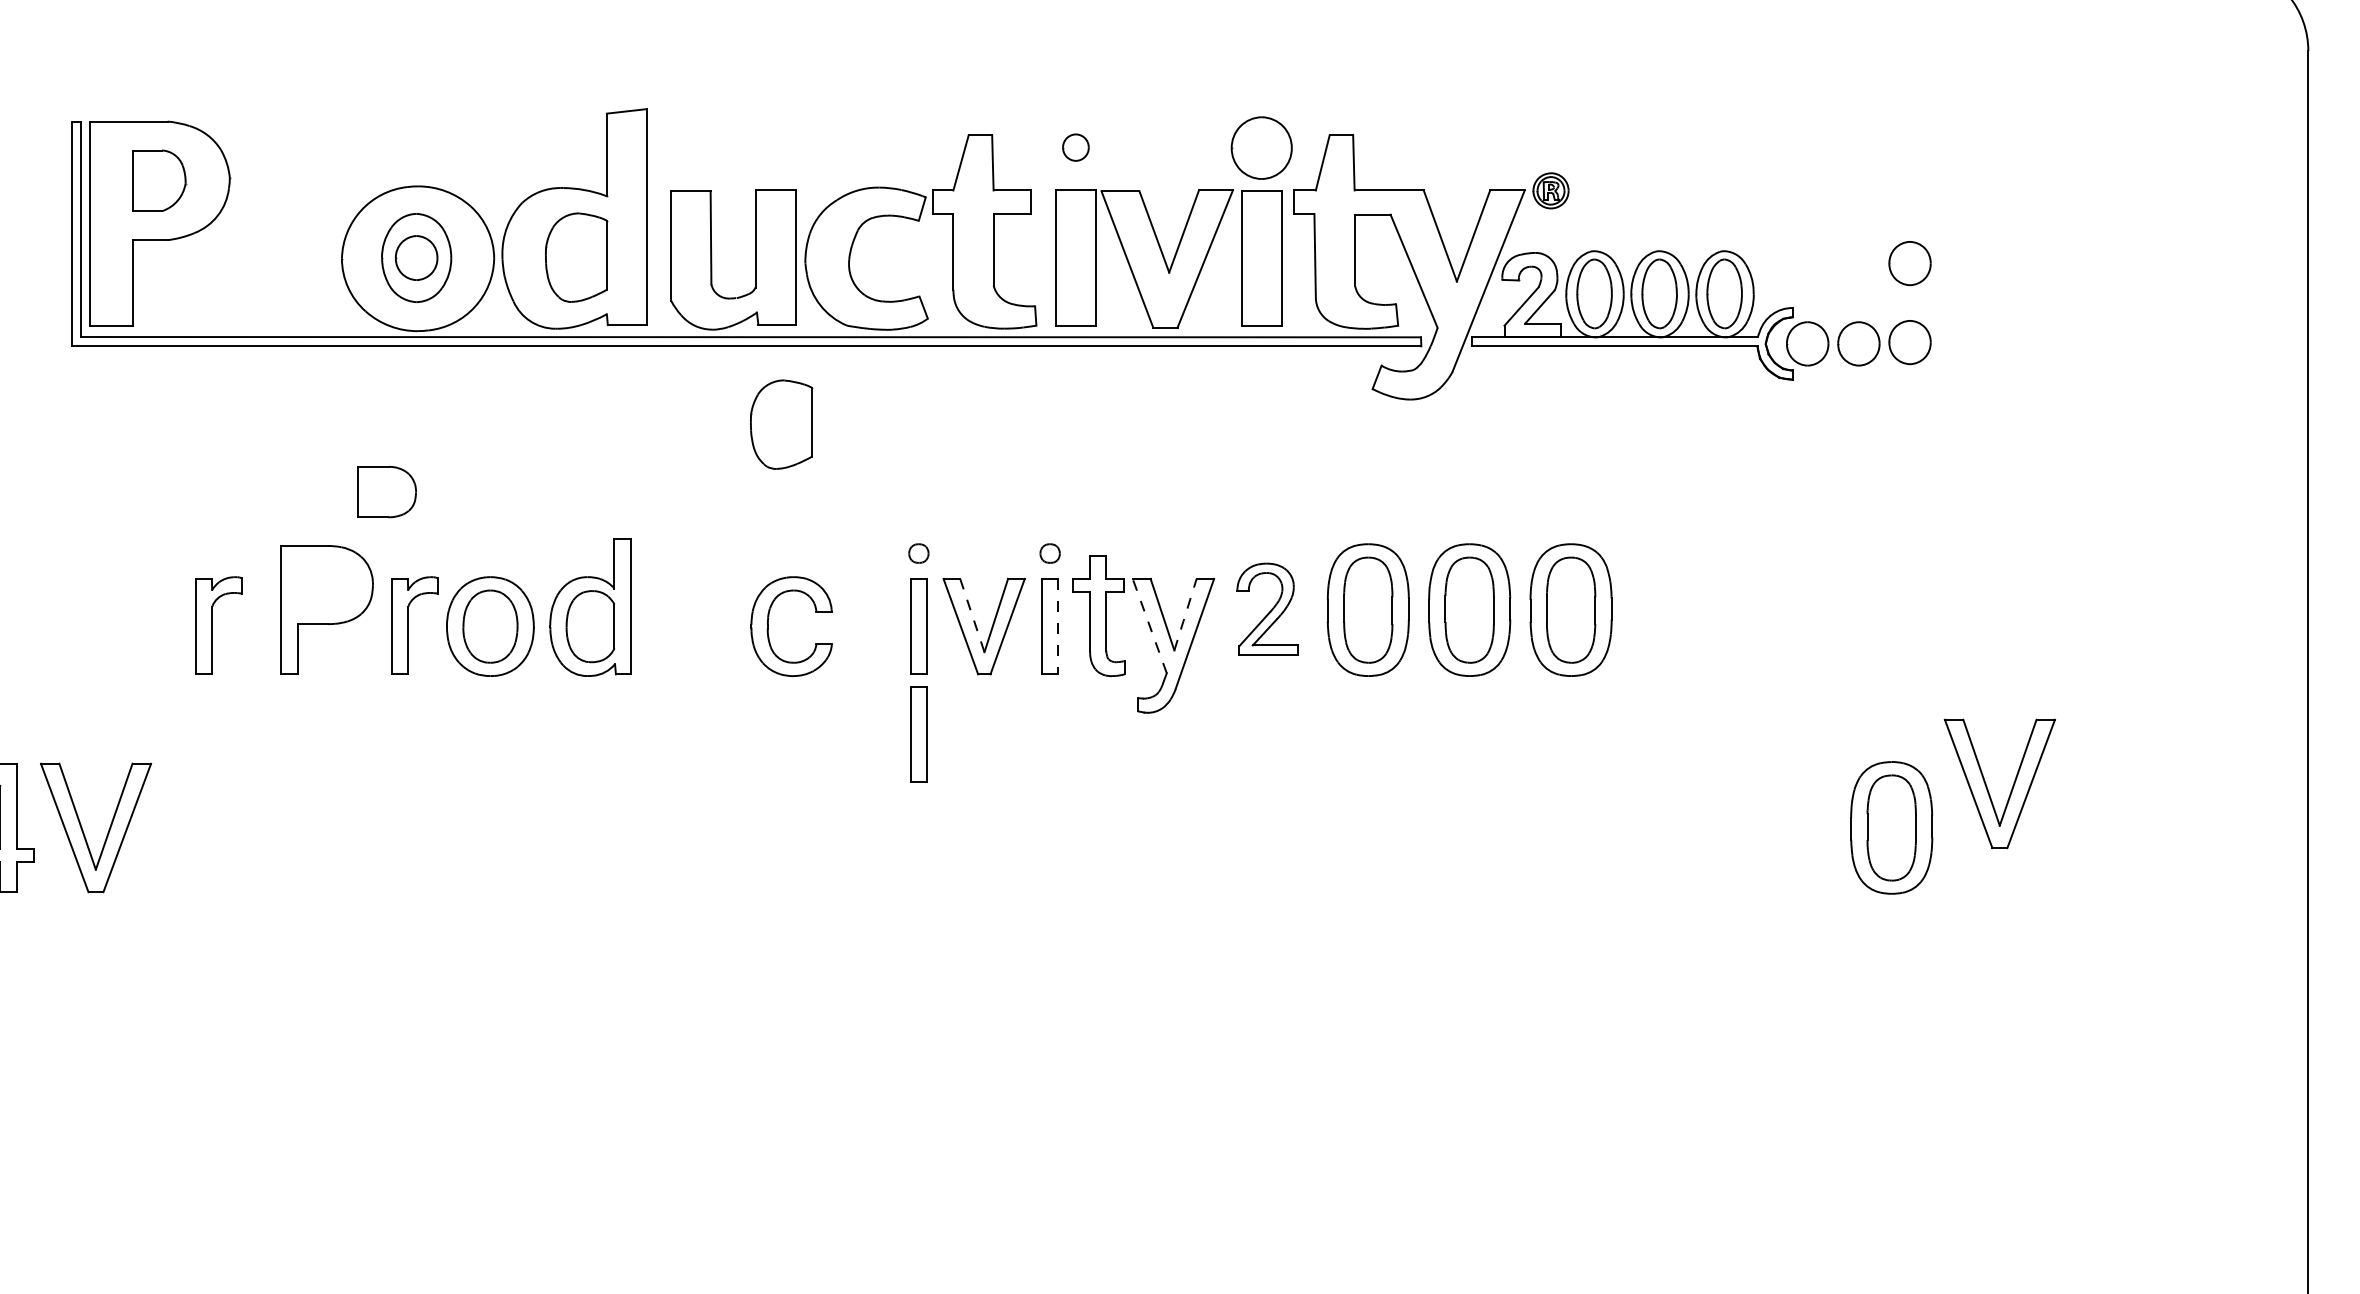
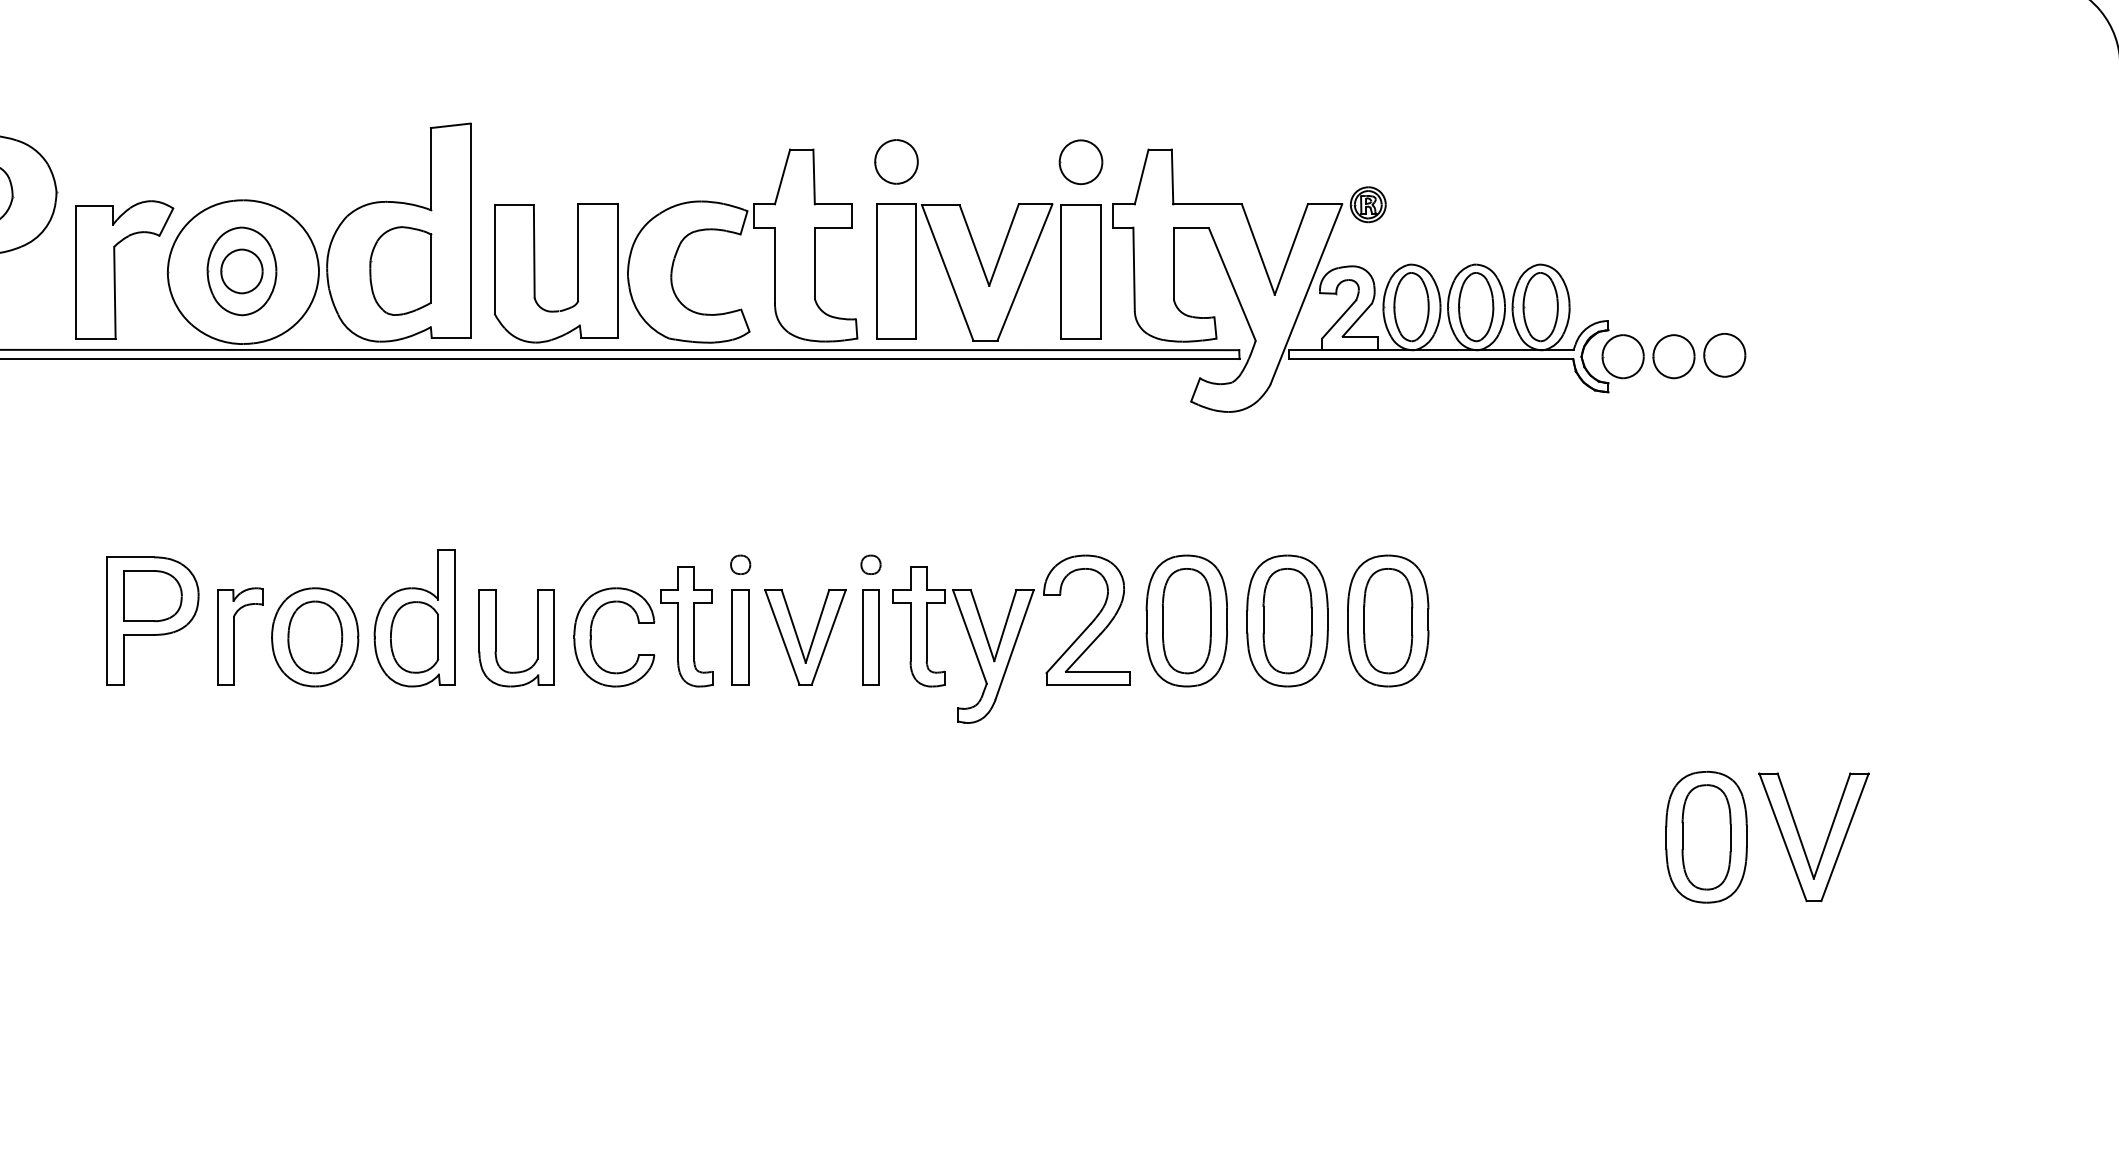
part: (1075, 147) -> (896, 161), size x1.67
part: (1261, 147) -> (1080, 161), size x0.71
part: (289, 256) -> (115, 269), added
part: (1909, 263) -> (1724, 276), removed
part: (781, 424) -> (604, 436), removed
part: (386, 491) -> (152, 595), moved
part: (1267, 608) -> (1086, 619), size x1.43
line: (1185, 614) -> (1005, 625), dashed -> solid
part: (864, 615) -> (686, 626), added
line: (972, 615) -> (793, 626), dashed -> solid
part: (218, 625) -> (45, 636), removed
line: (1149, 625) -> (969, 636), dashed -> solid
line: (1058, 626) -> (879, 637), dashed -> solid
part: (672, 627) -> (496, 638), added
part: (918, 734) -> (740, 744), removed
part: (1987, 786) -> (1801, 839), moved

